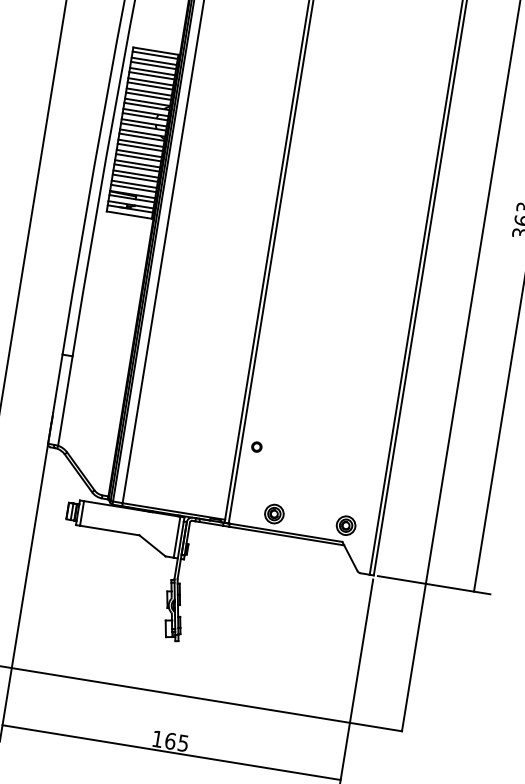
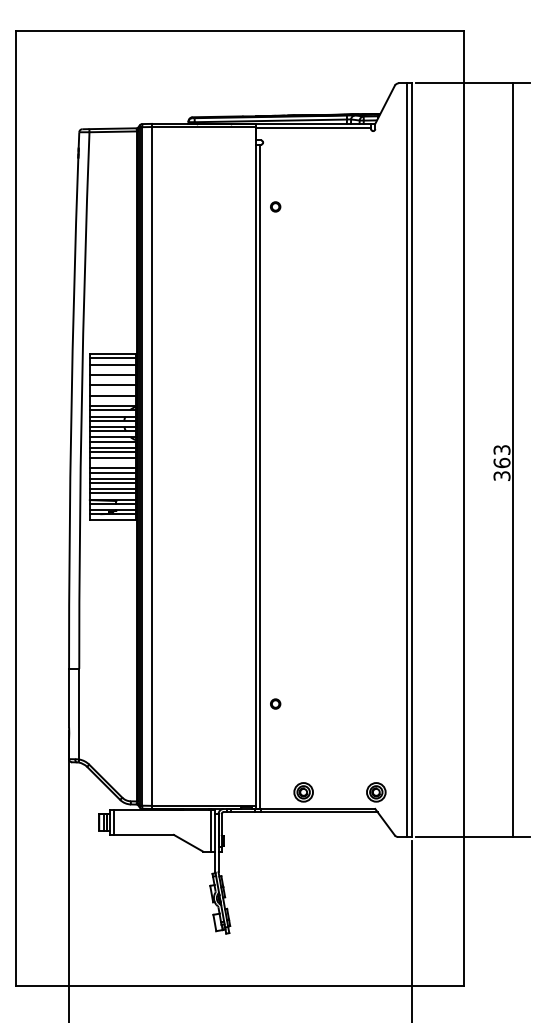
line: (153, 65) -> (112, 368), removed
line: (151, 75) -> (112, 379), removed
line: (150, 85) -> (112, 389), removed
line: (148, 96) -> (112, 400), removed
line: (138, 157) -> (112, 462), removed
part: (256, 446) -> (275, 703), moved

